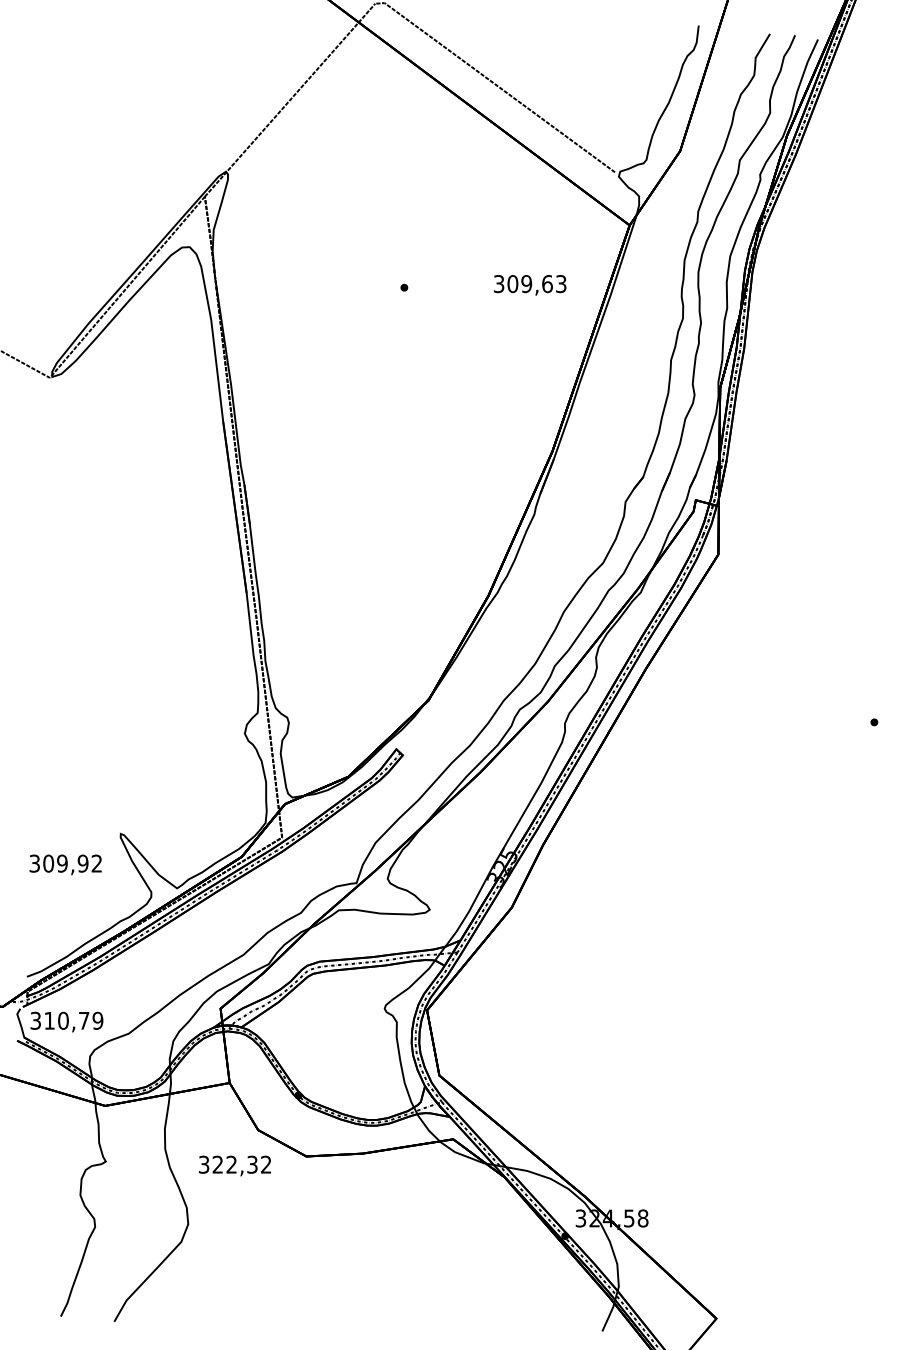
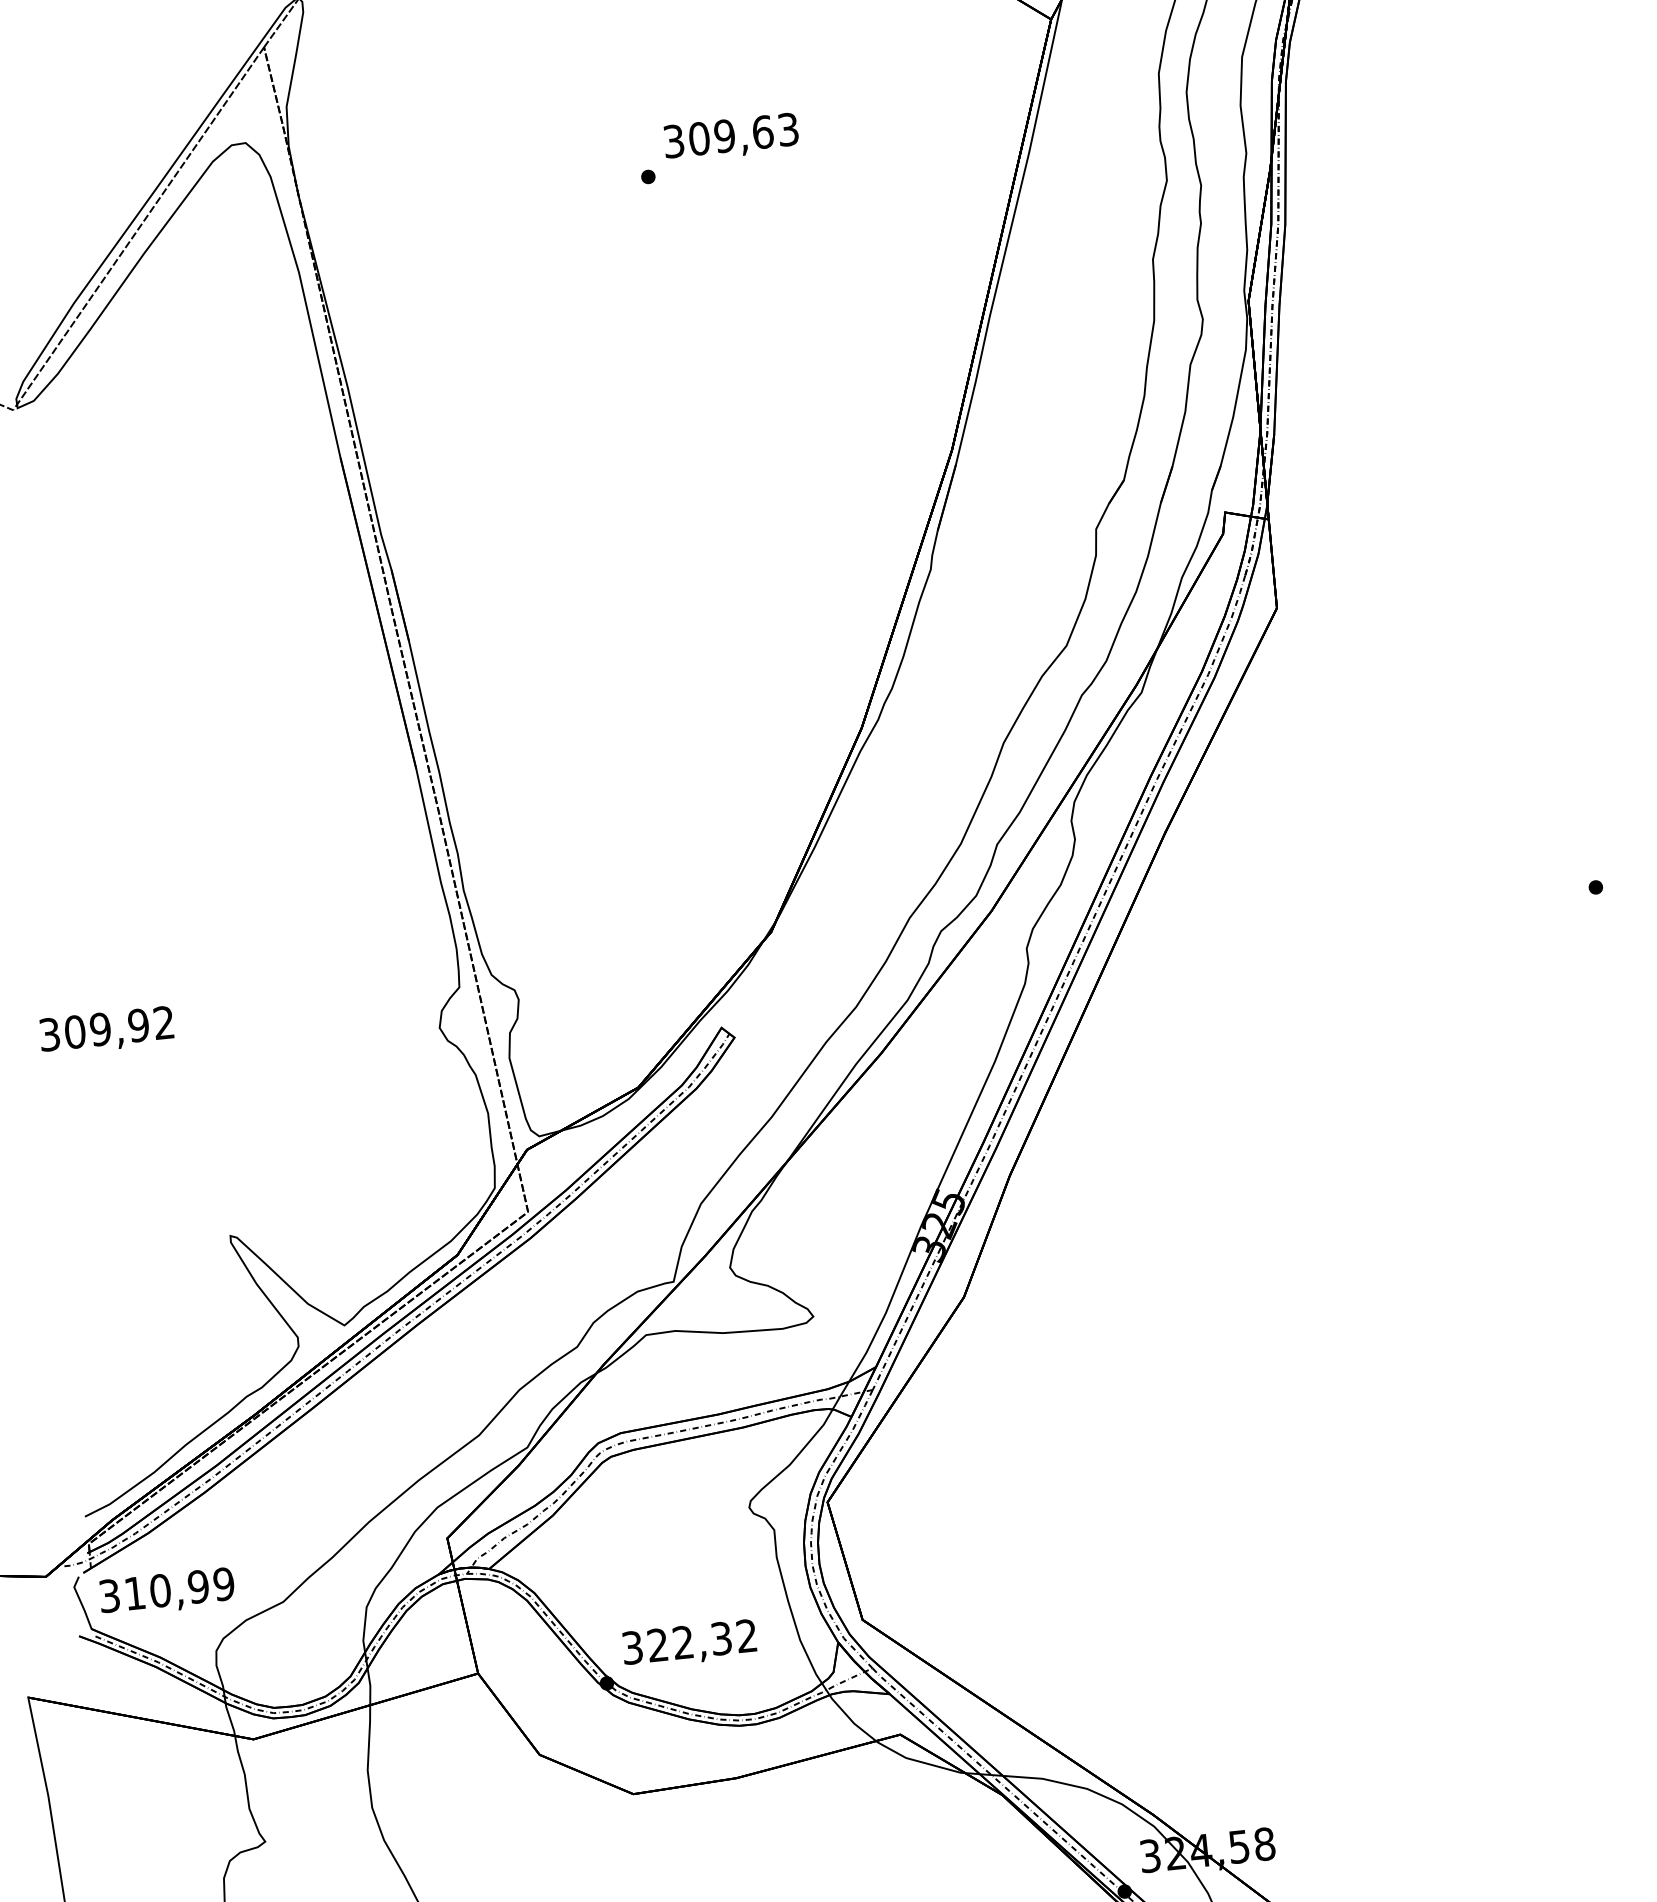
text: (530, 285) -> (732, 138), moved
text: (65, 864) -> (106, 1030), moved
text: (83, 1020) -> (197, 1586), 310,79 -> 310,99
text: (234, 1165) -> (688, 1643), moved

